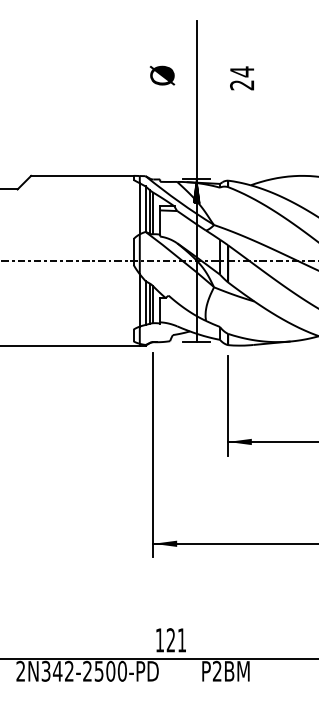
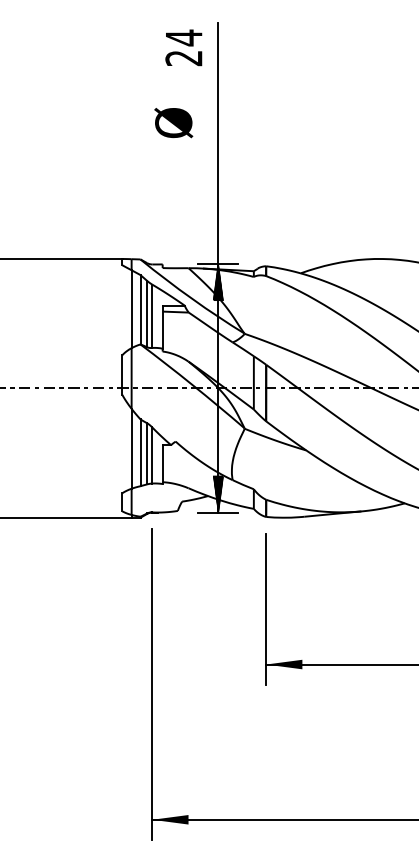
text: (162, 75) -> (173, 122), moved
text: (241, 78) -> (182, 48), moved
hatch: (196, 330) -> (218, 494), added

